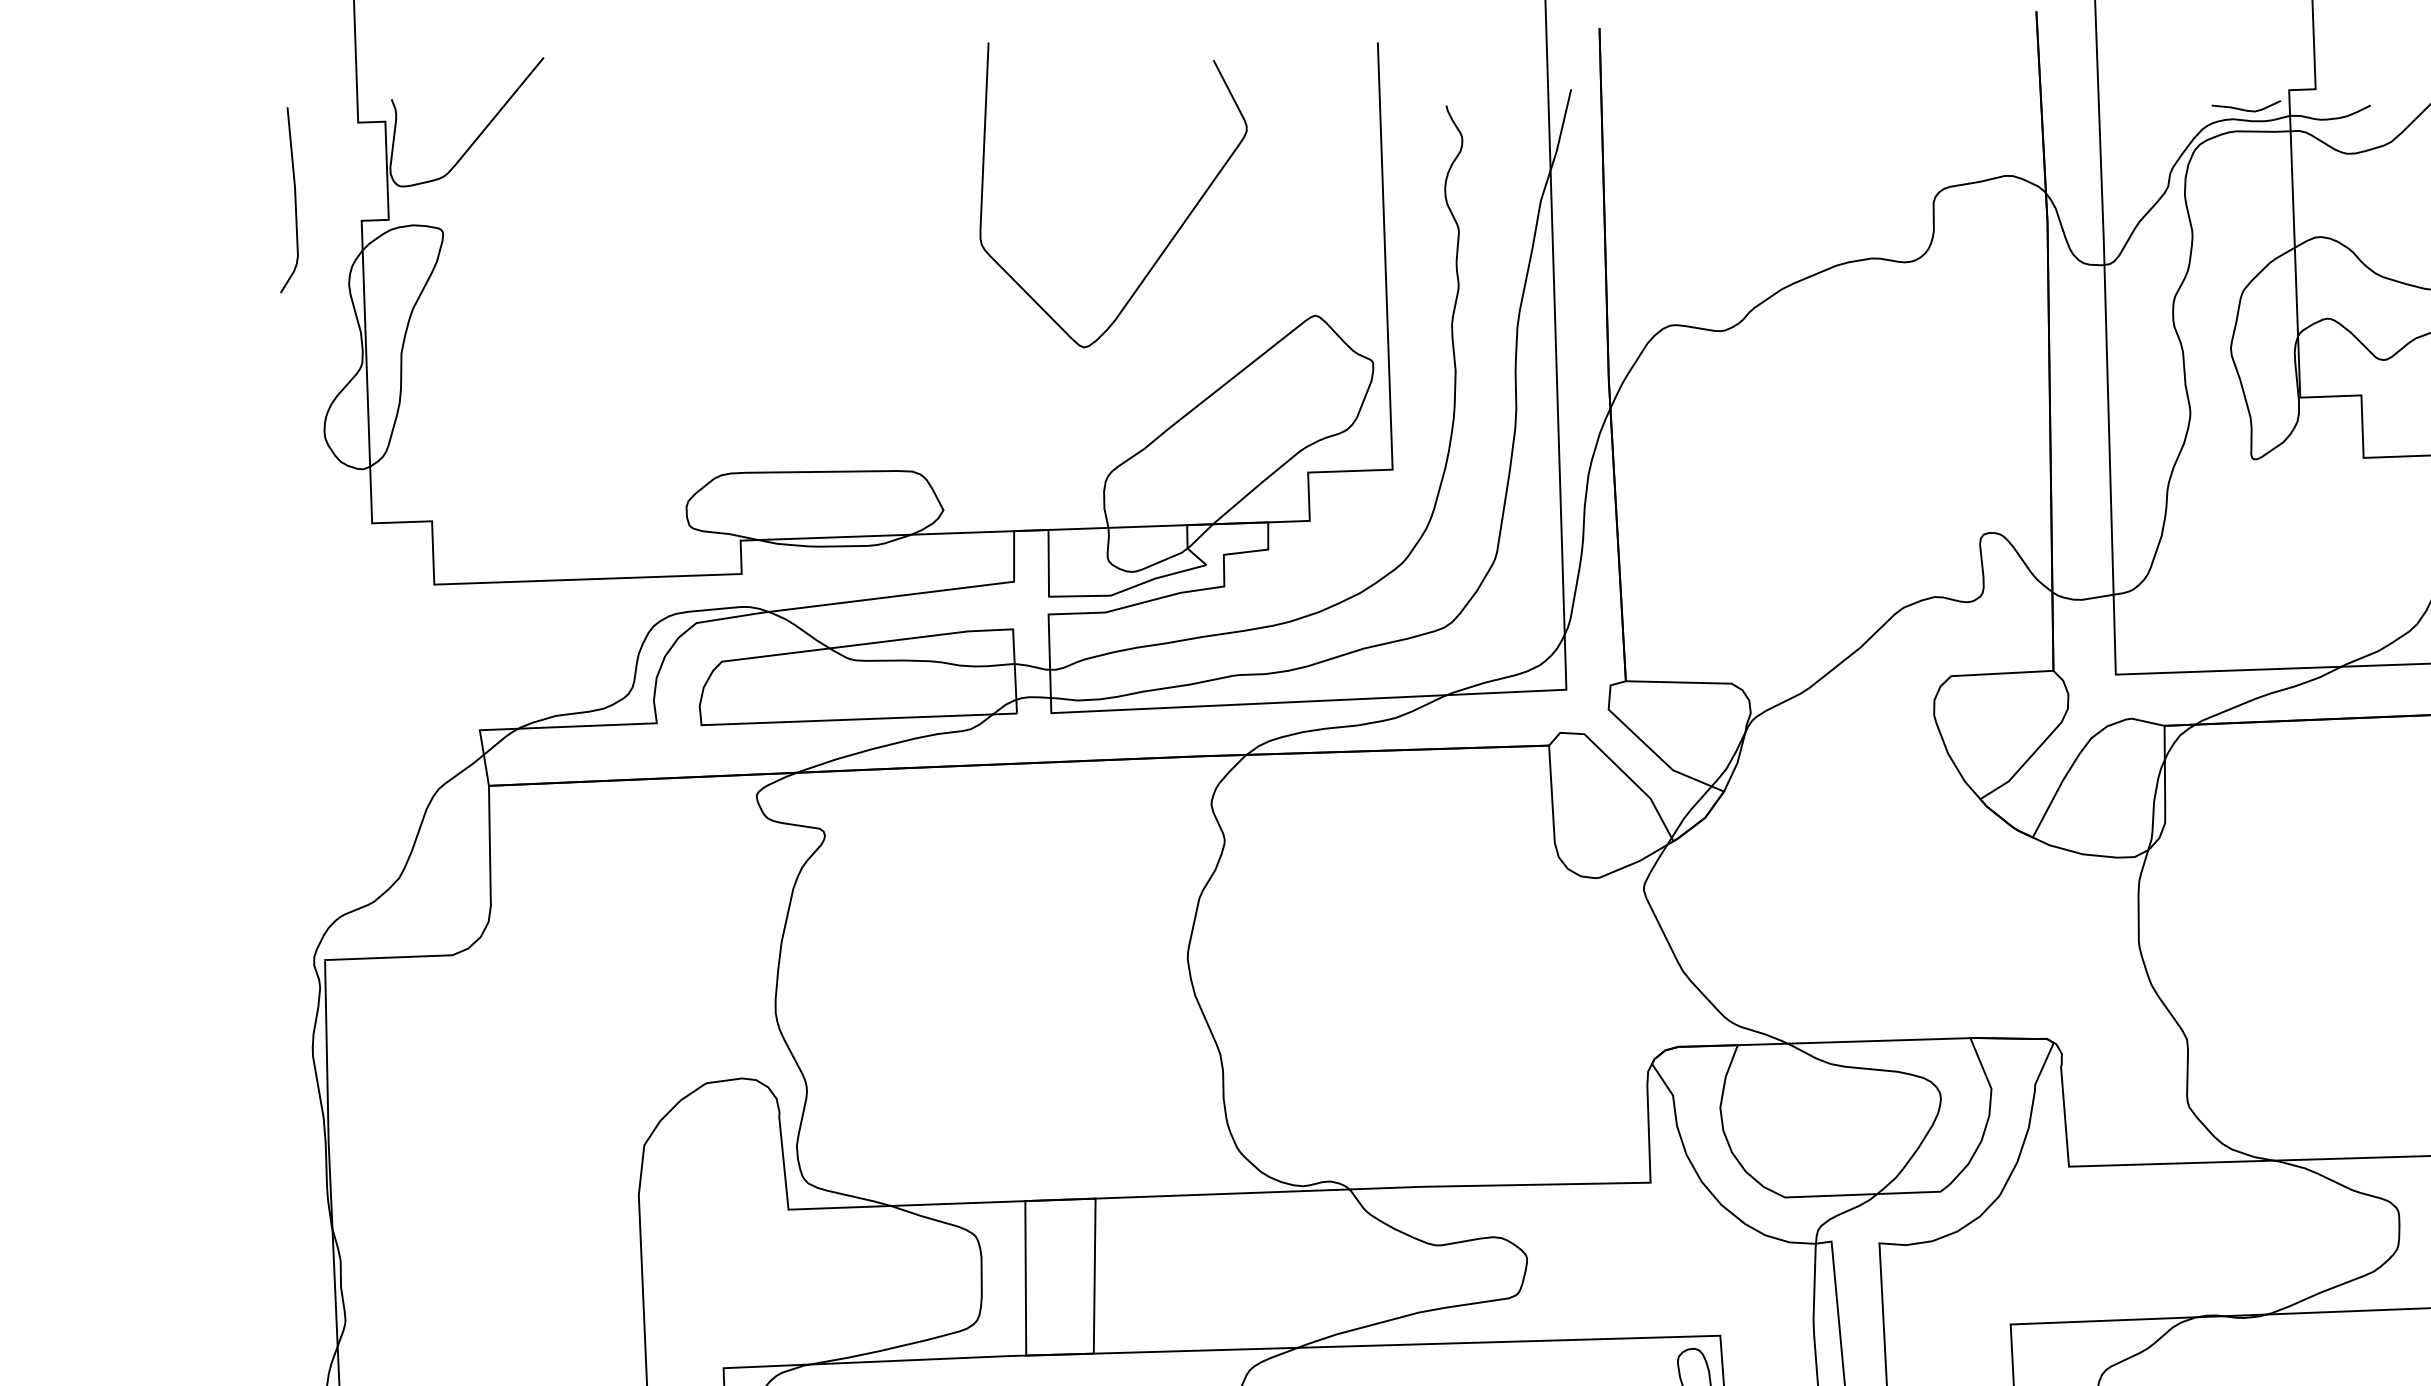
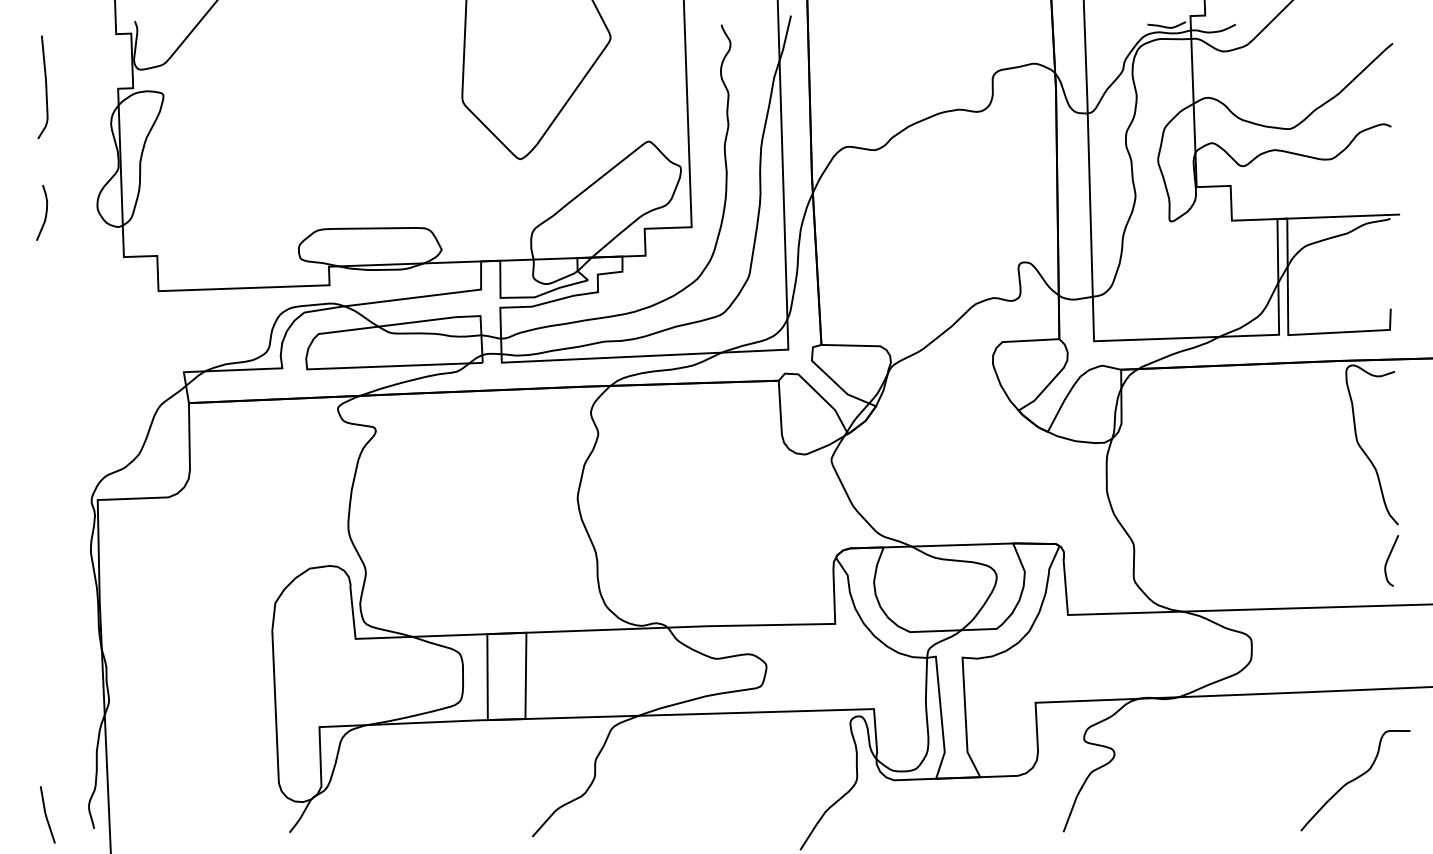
curve: (294, 200) -> (45, 87), moved
curve: (231, 443) -> (45, 212), added

